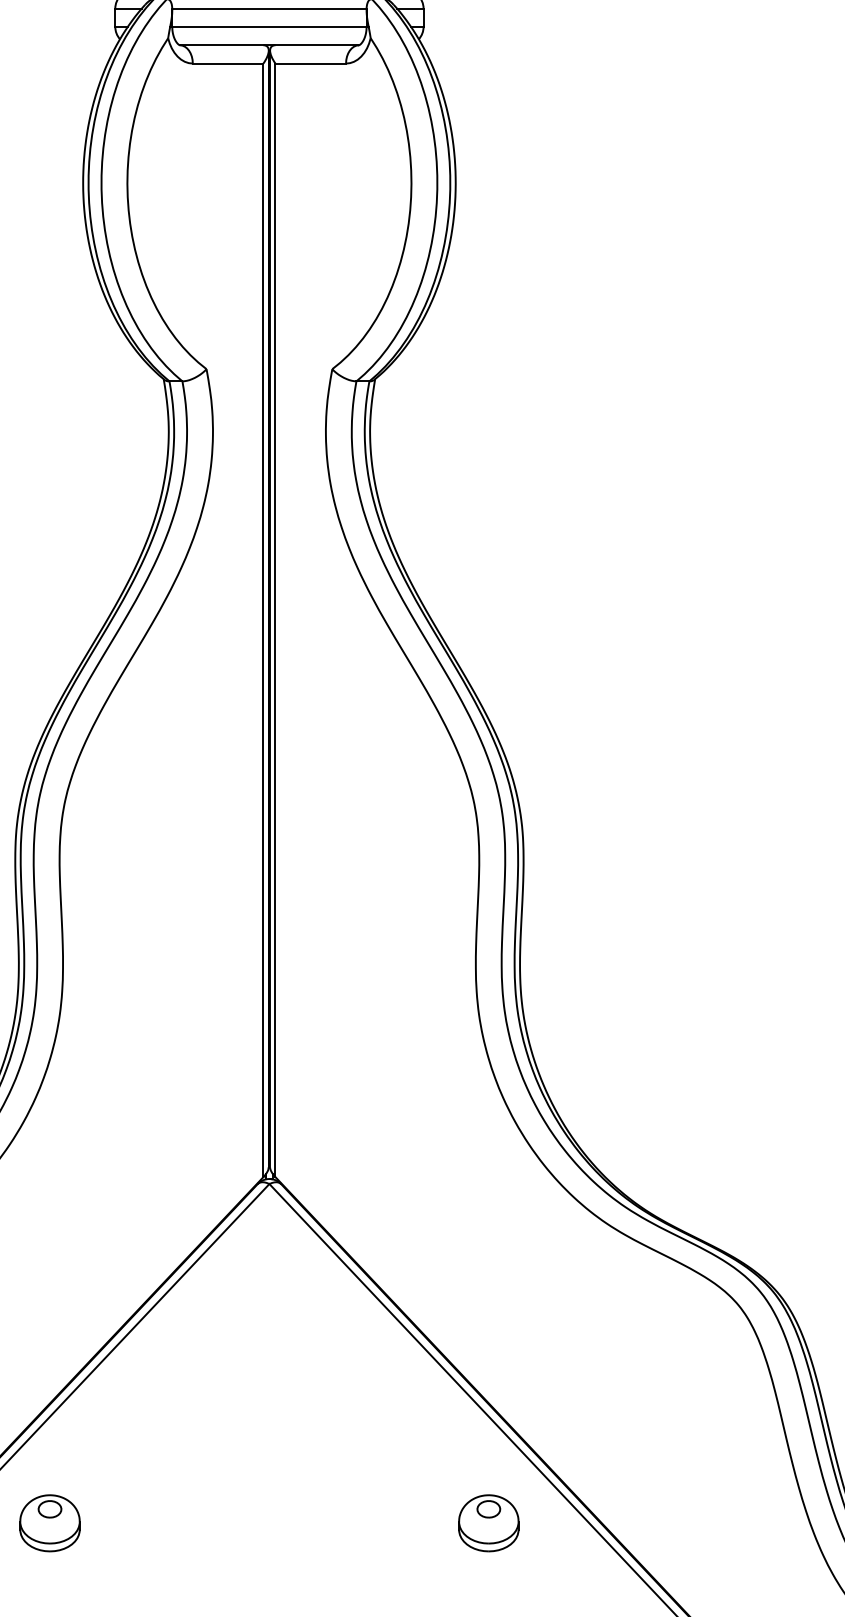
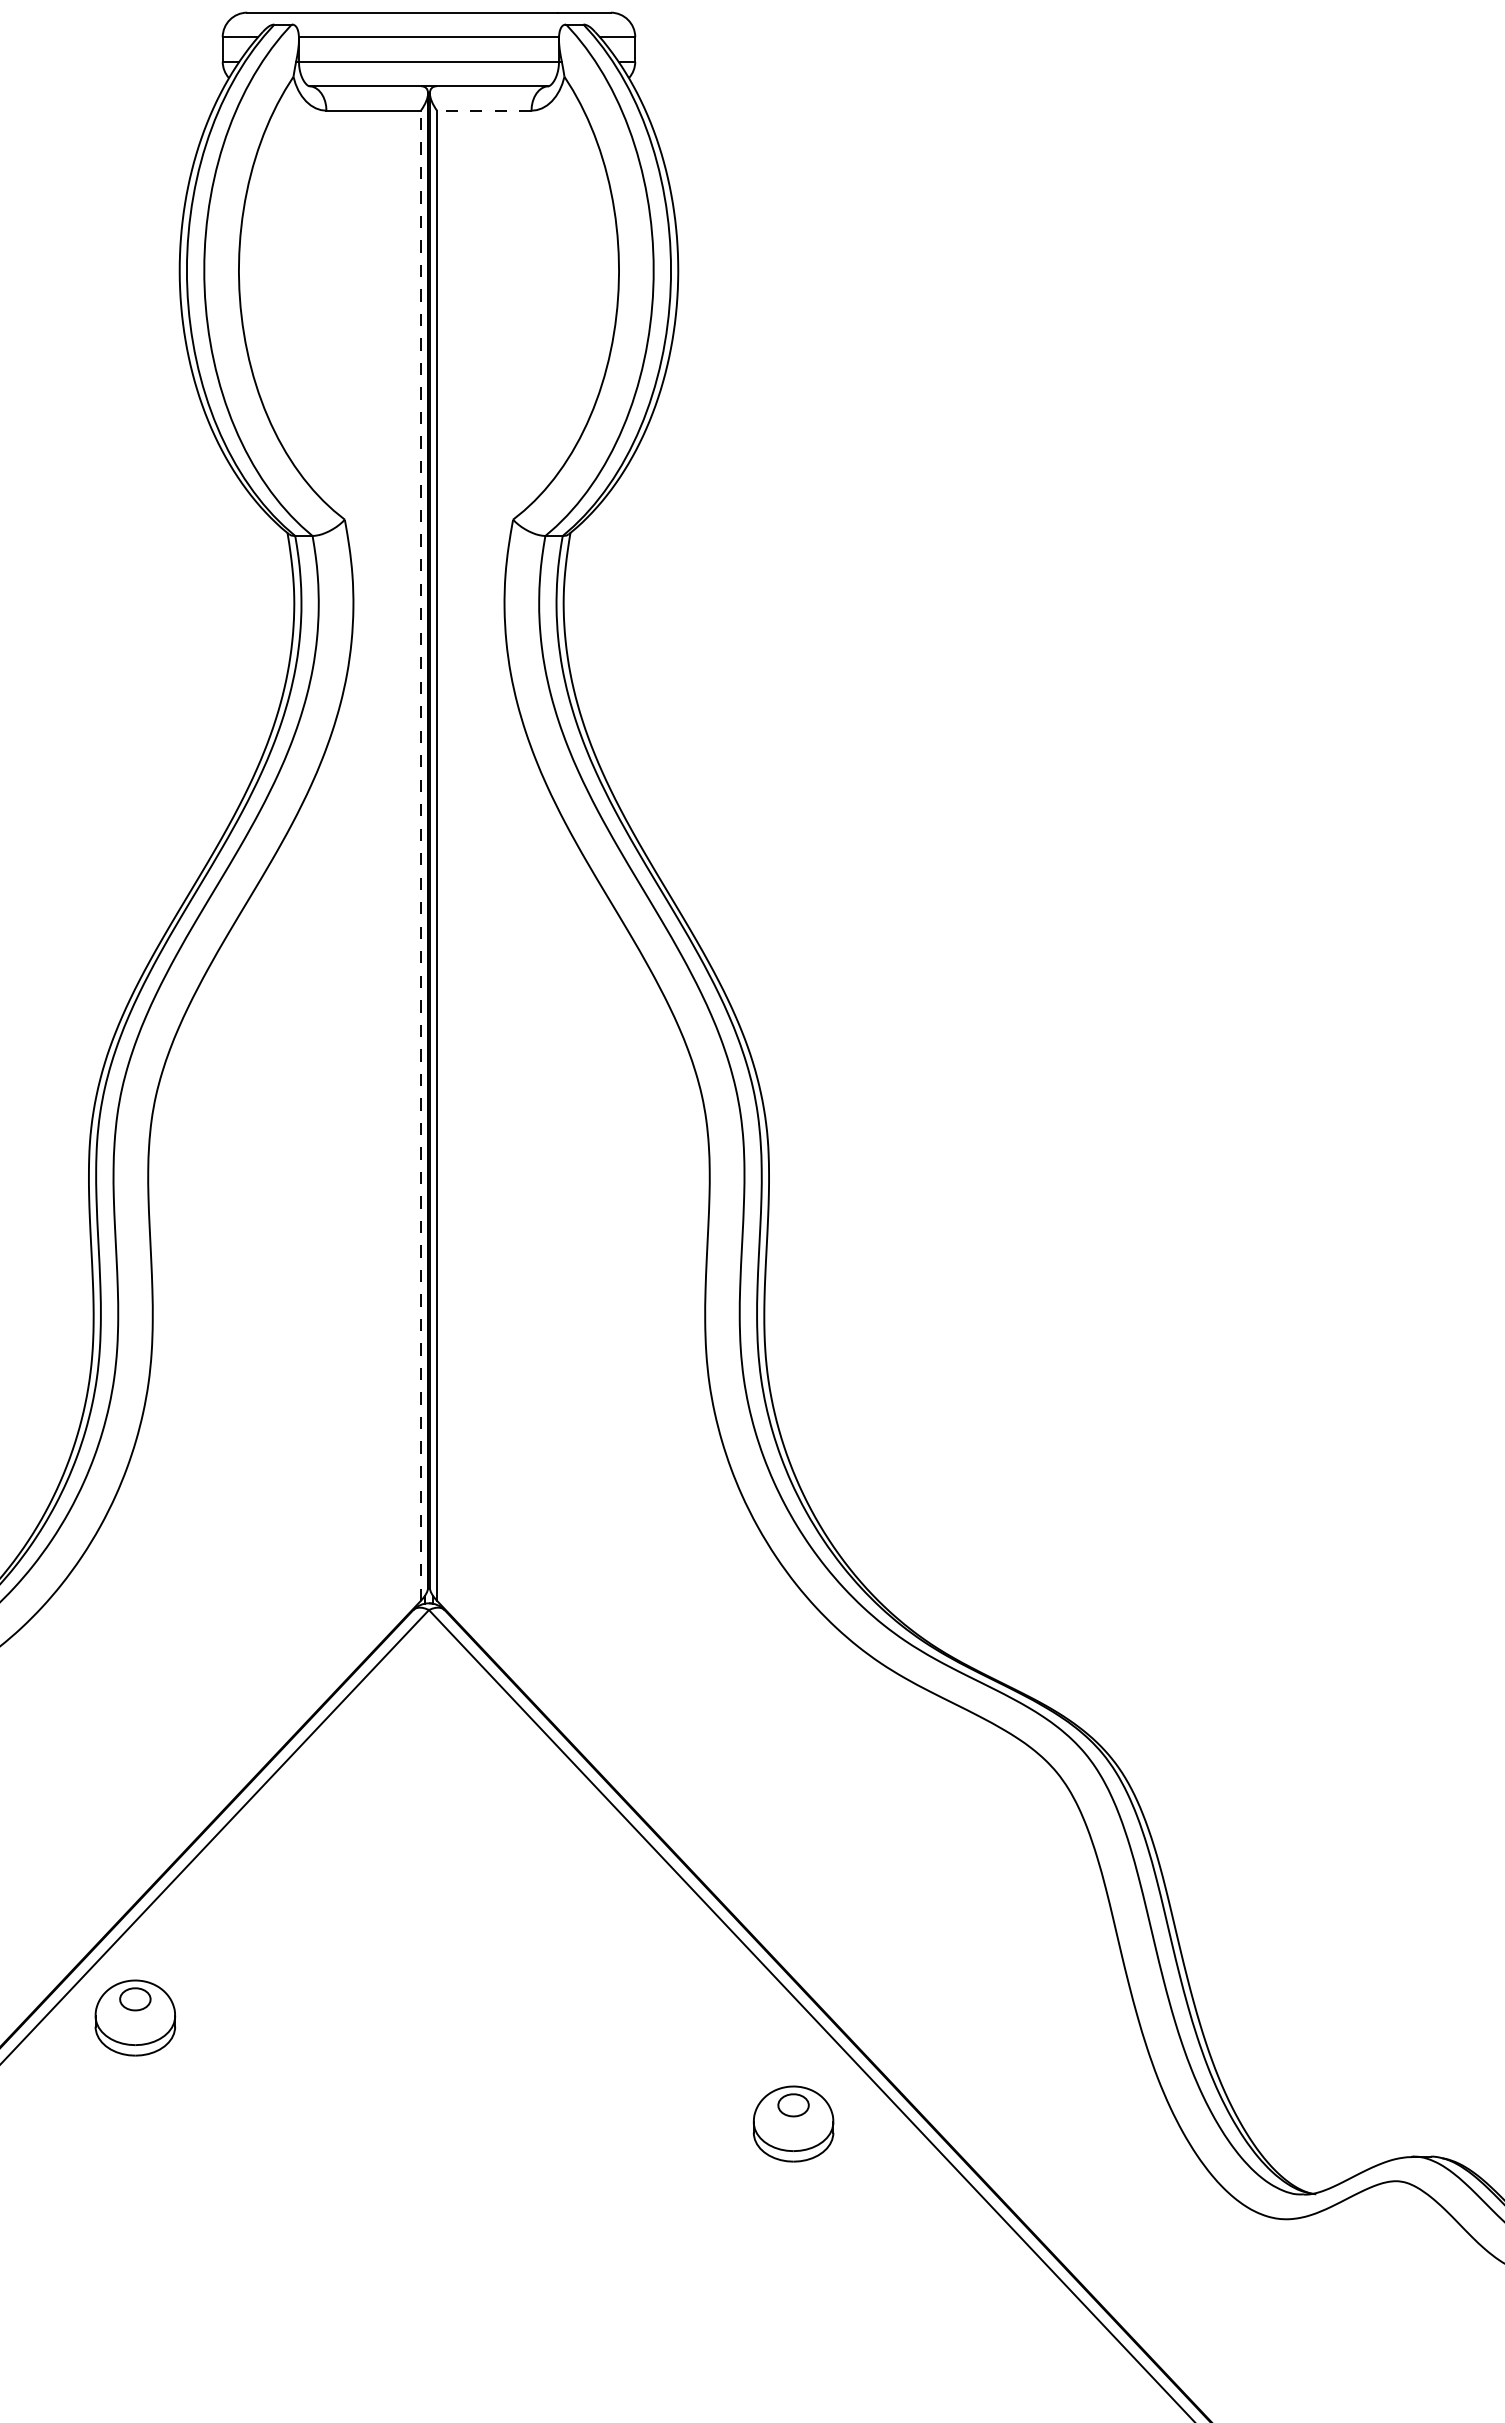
line: (310, 63) -> (483, 110), solid -> dashed
line: (263, 620) -> (420, 855), solid -> dashed
part: (50, 1522) -> (135, 2017), moved
part: (488, 1522) -> (793, 2123), moved

